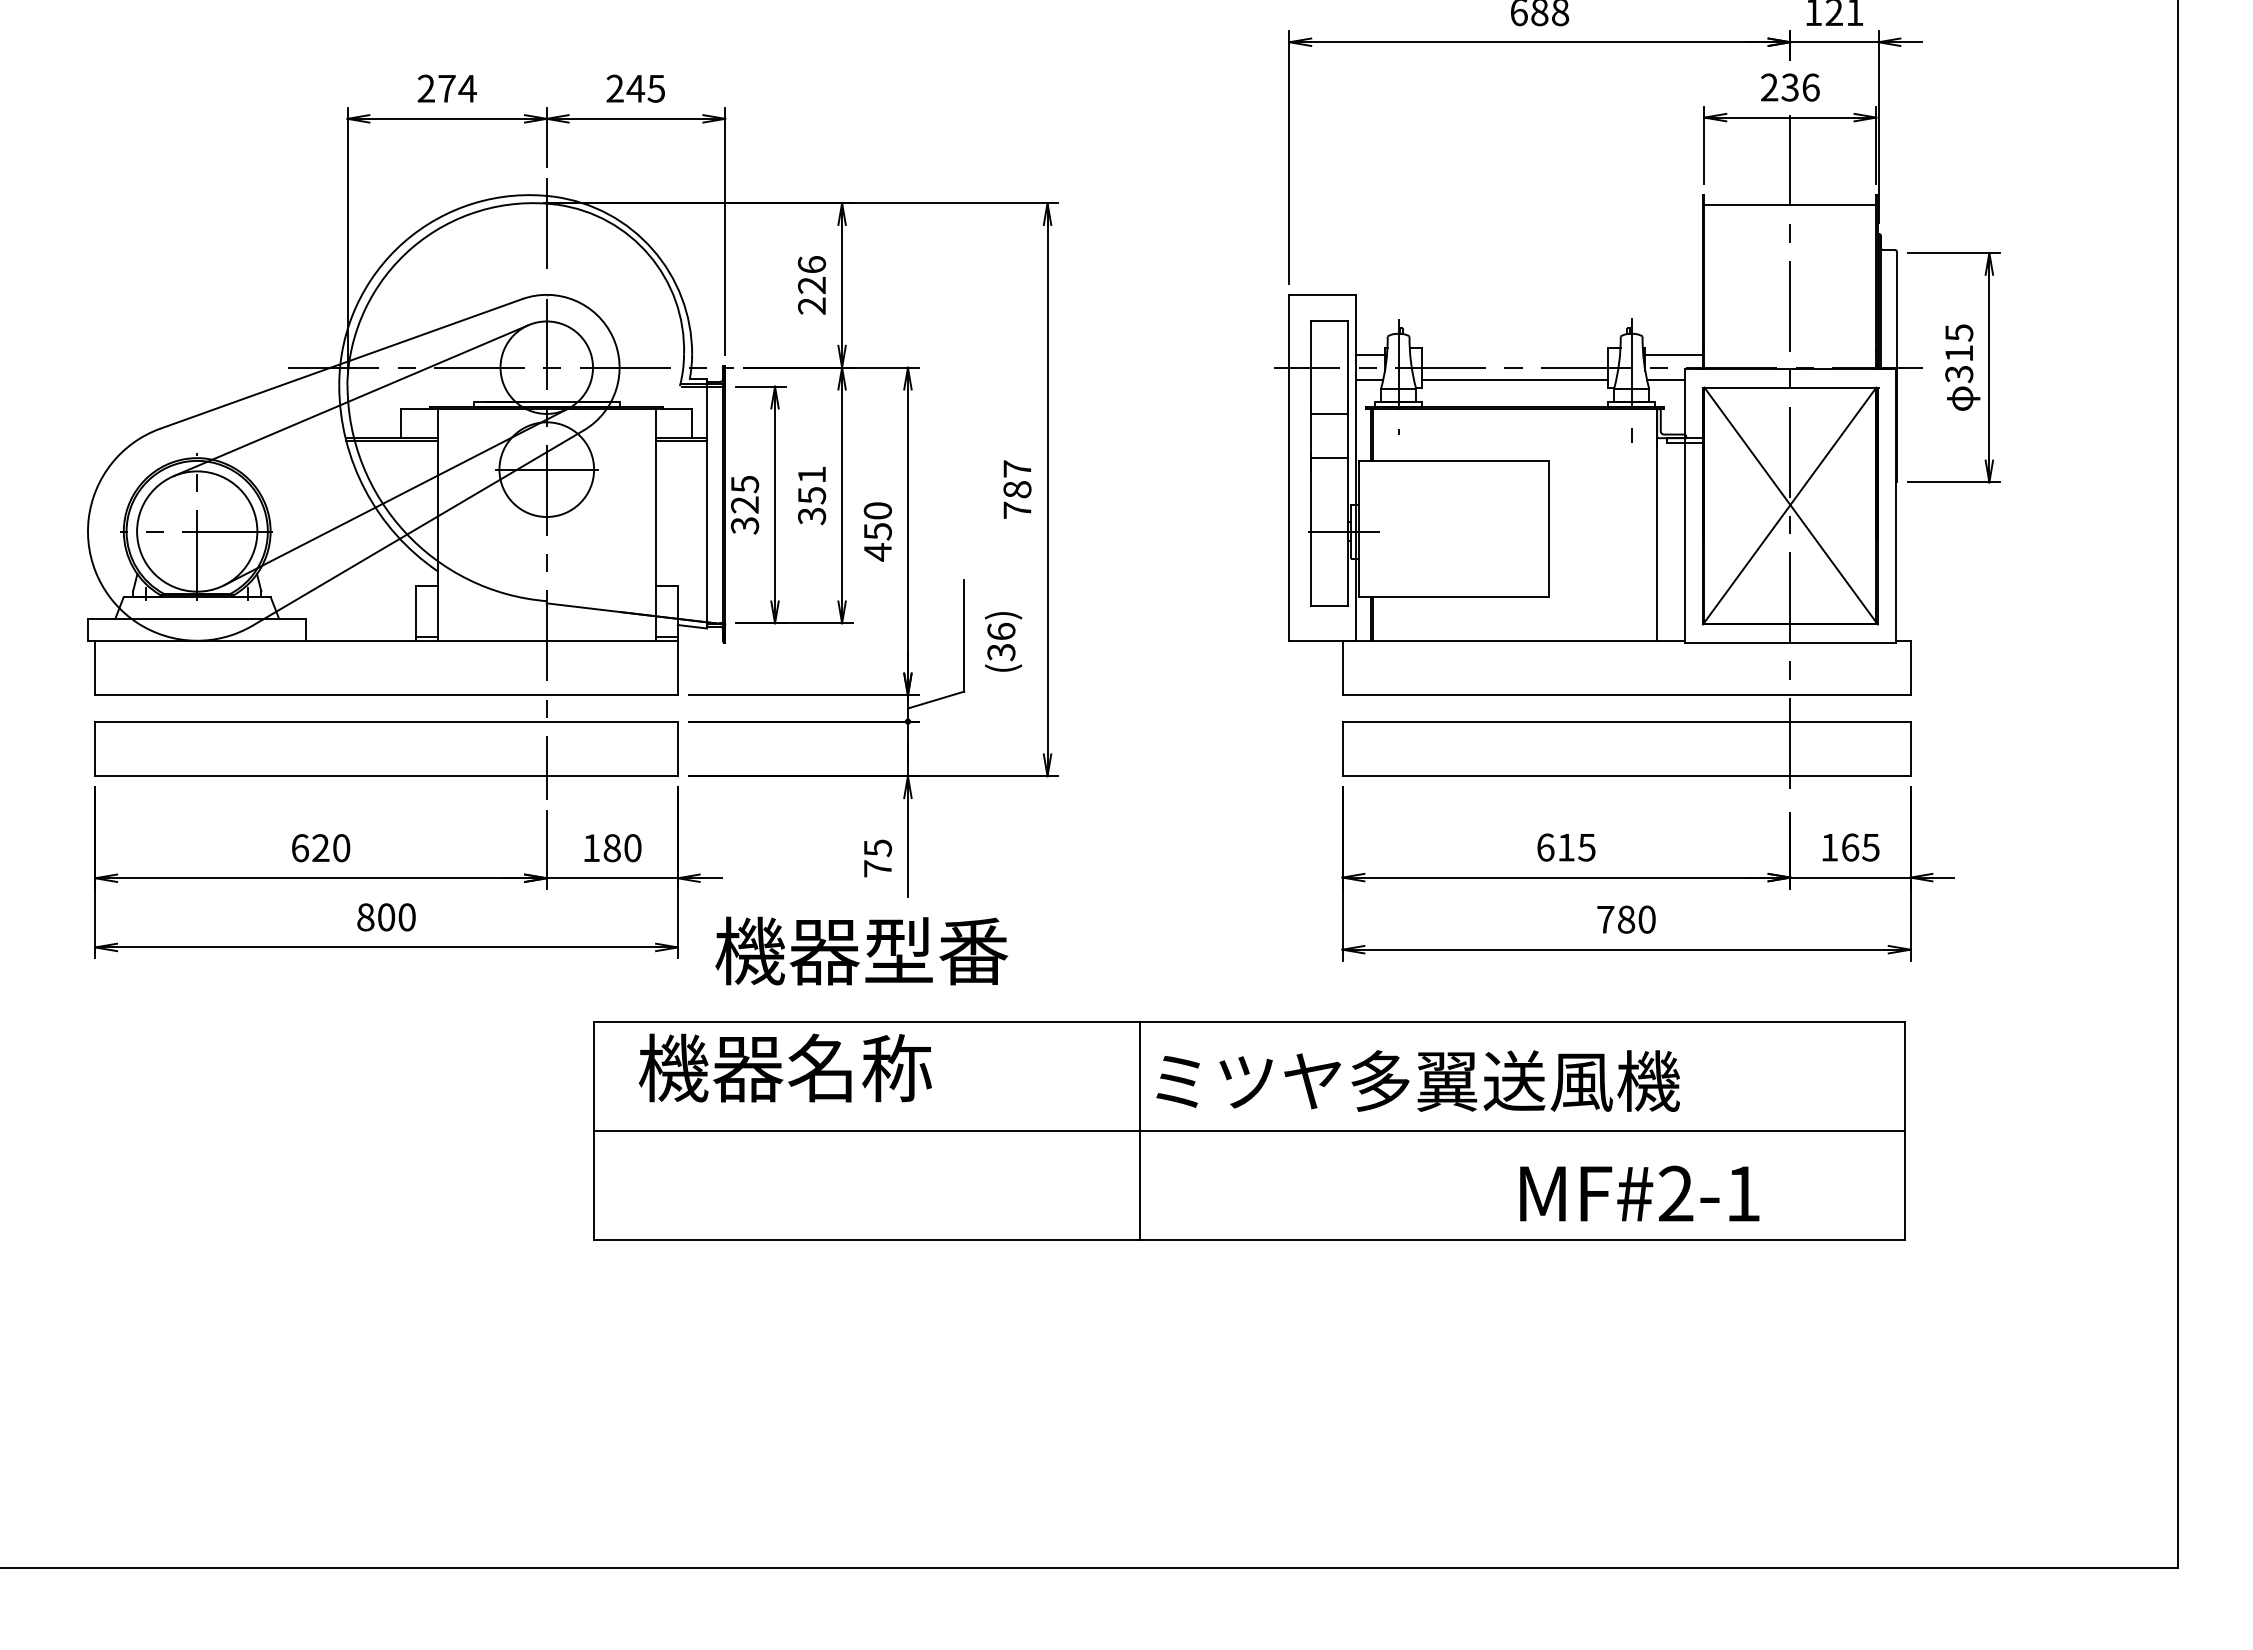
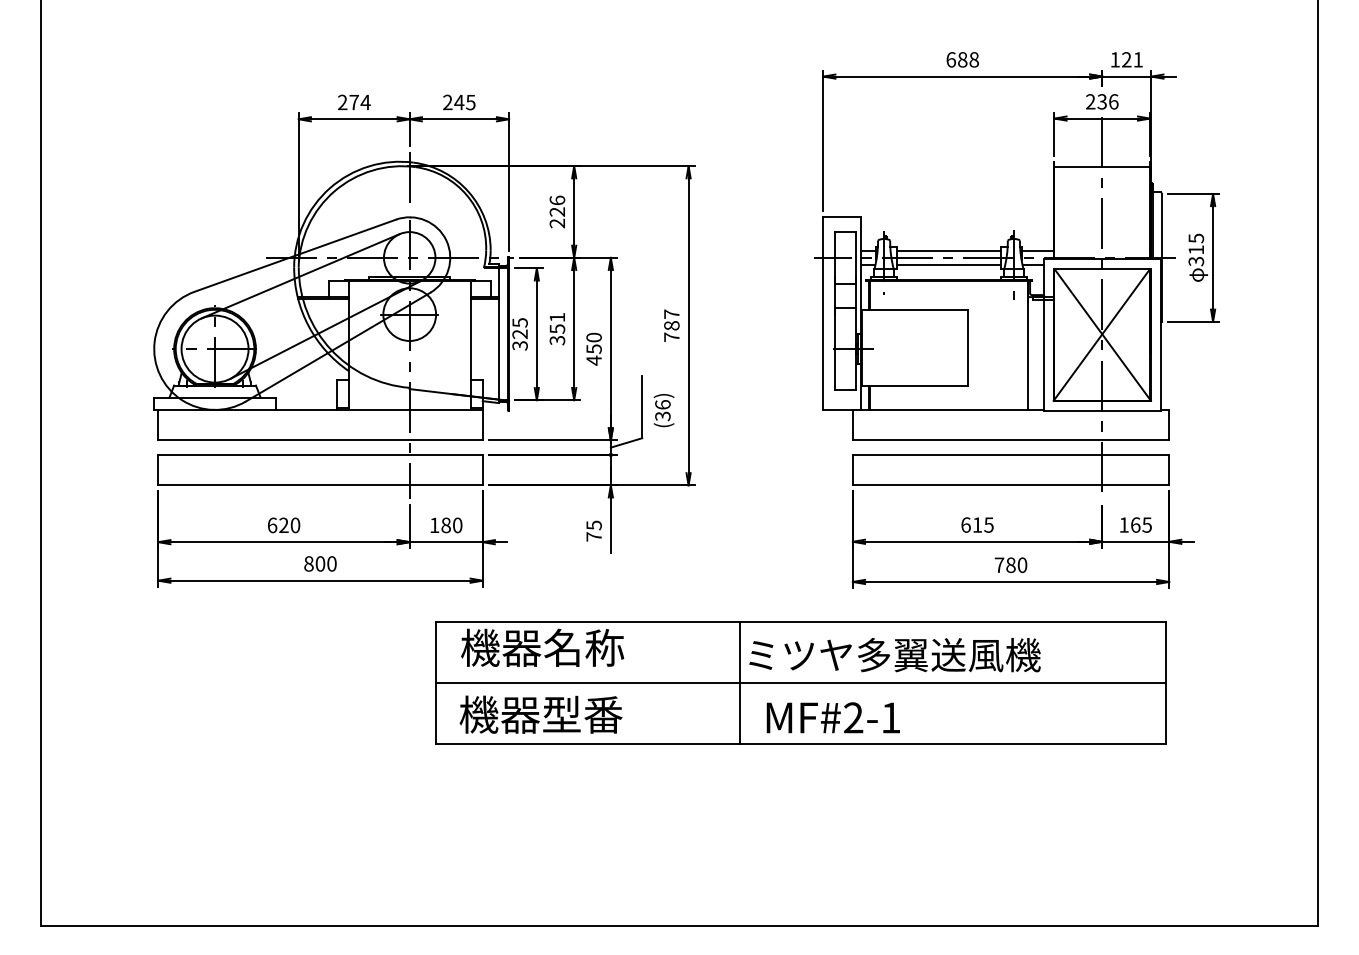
line: (1514, 354) -> (948, 250), added
text: (860, 950) -> (540, 714), moved
text: (1638, 1193) -> (832, 717), moved

